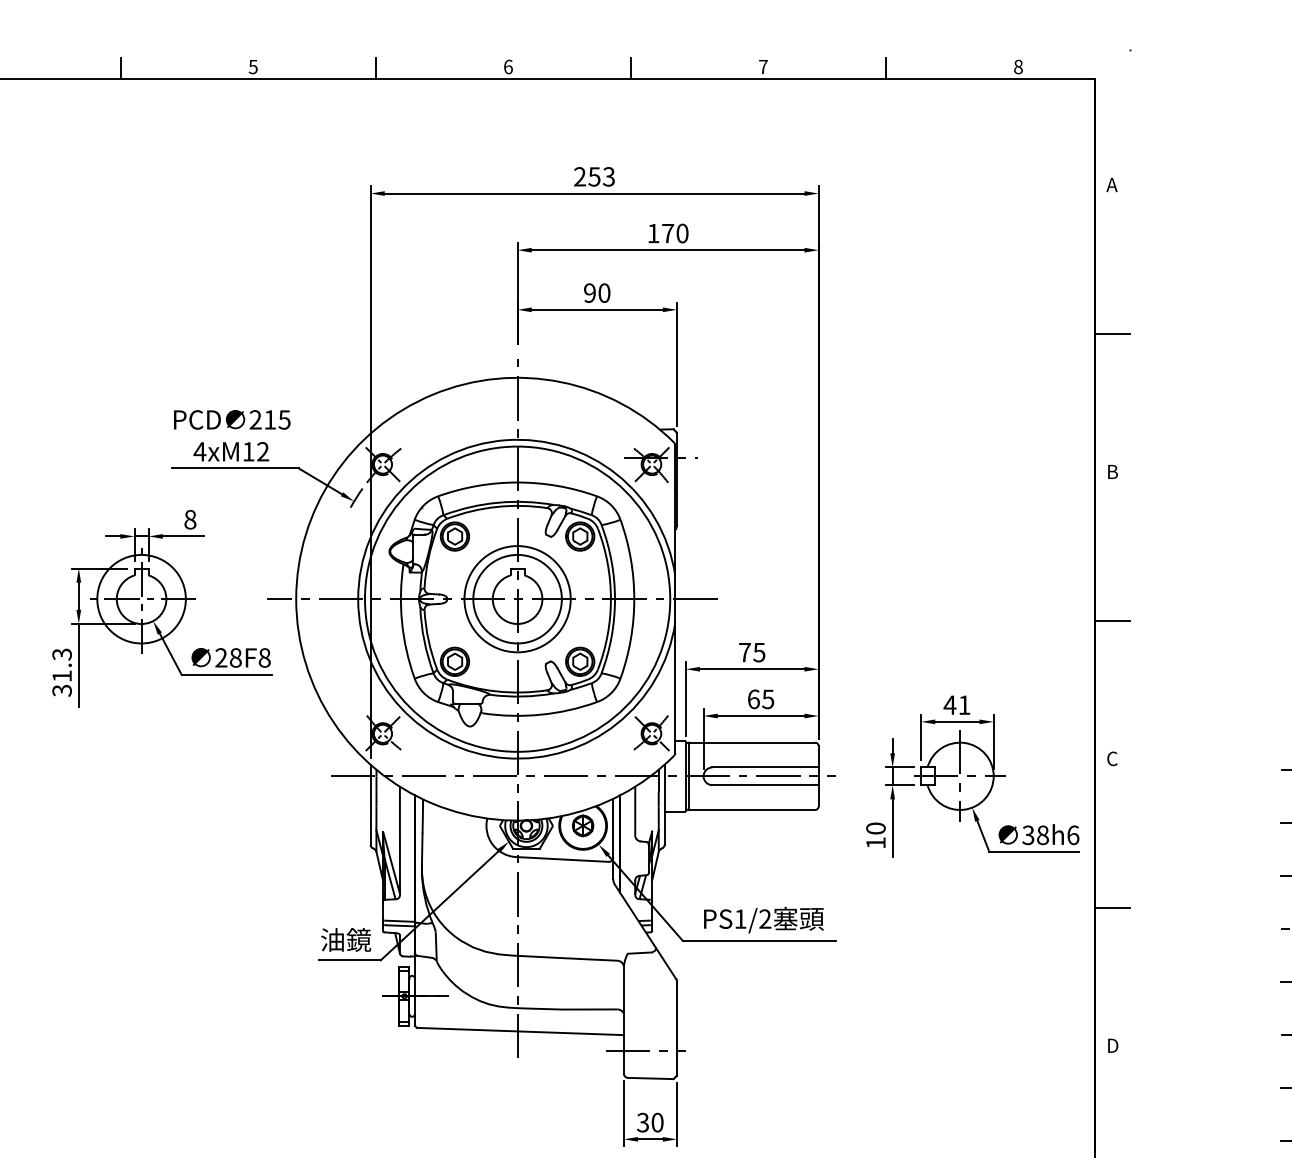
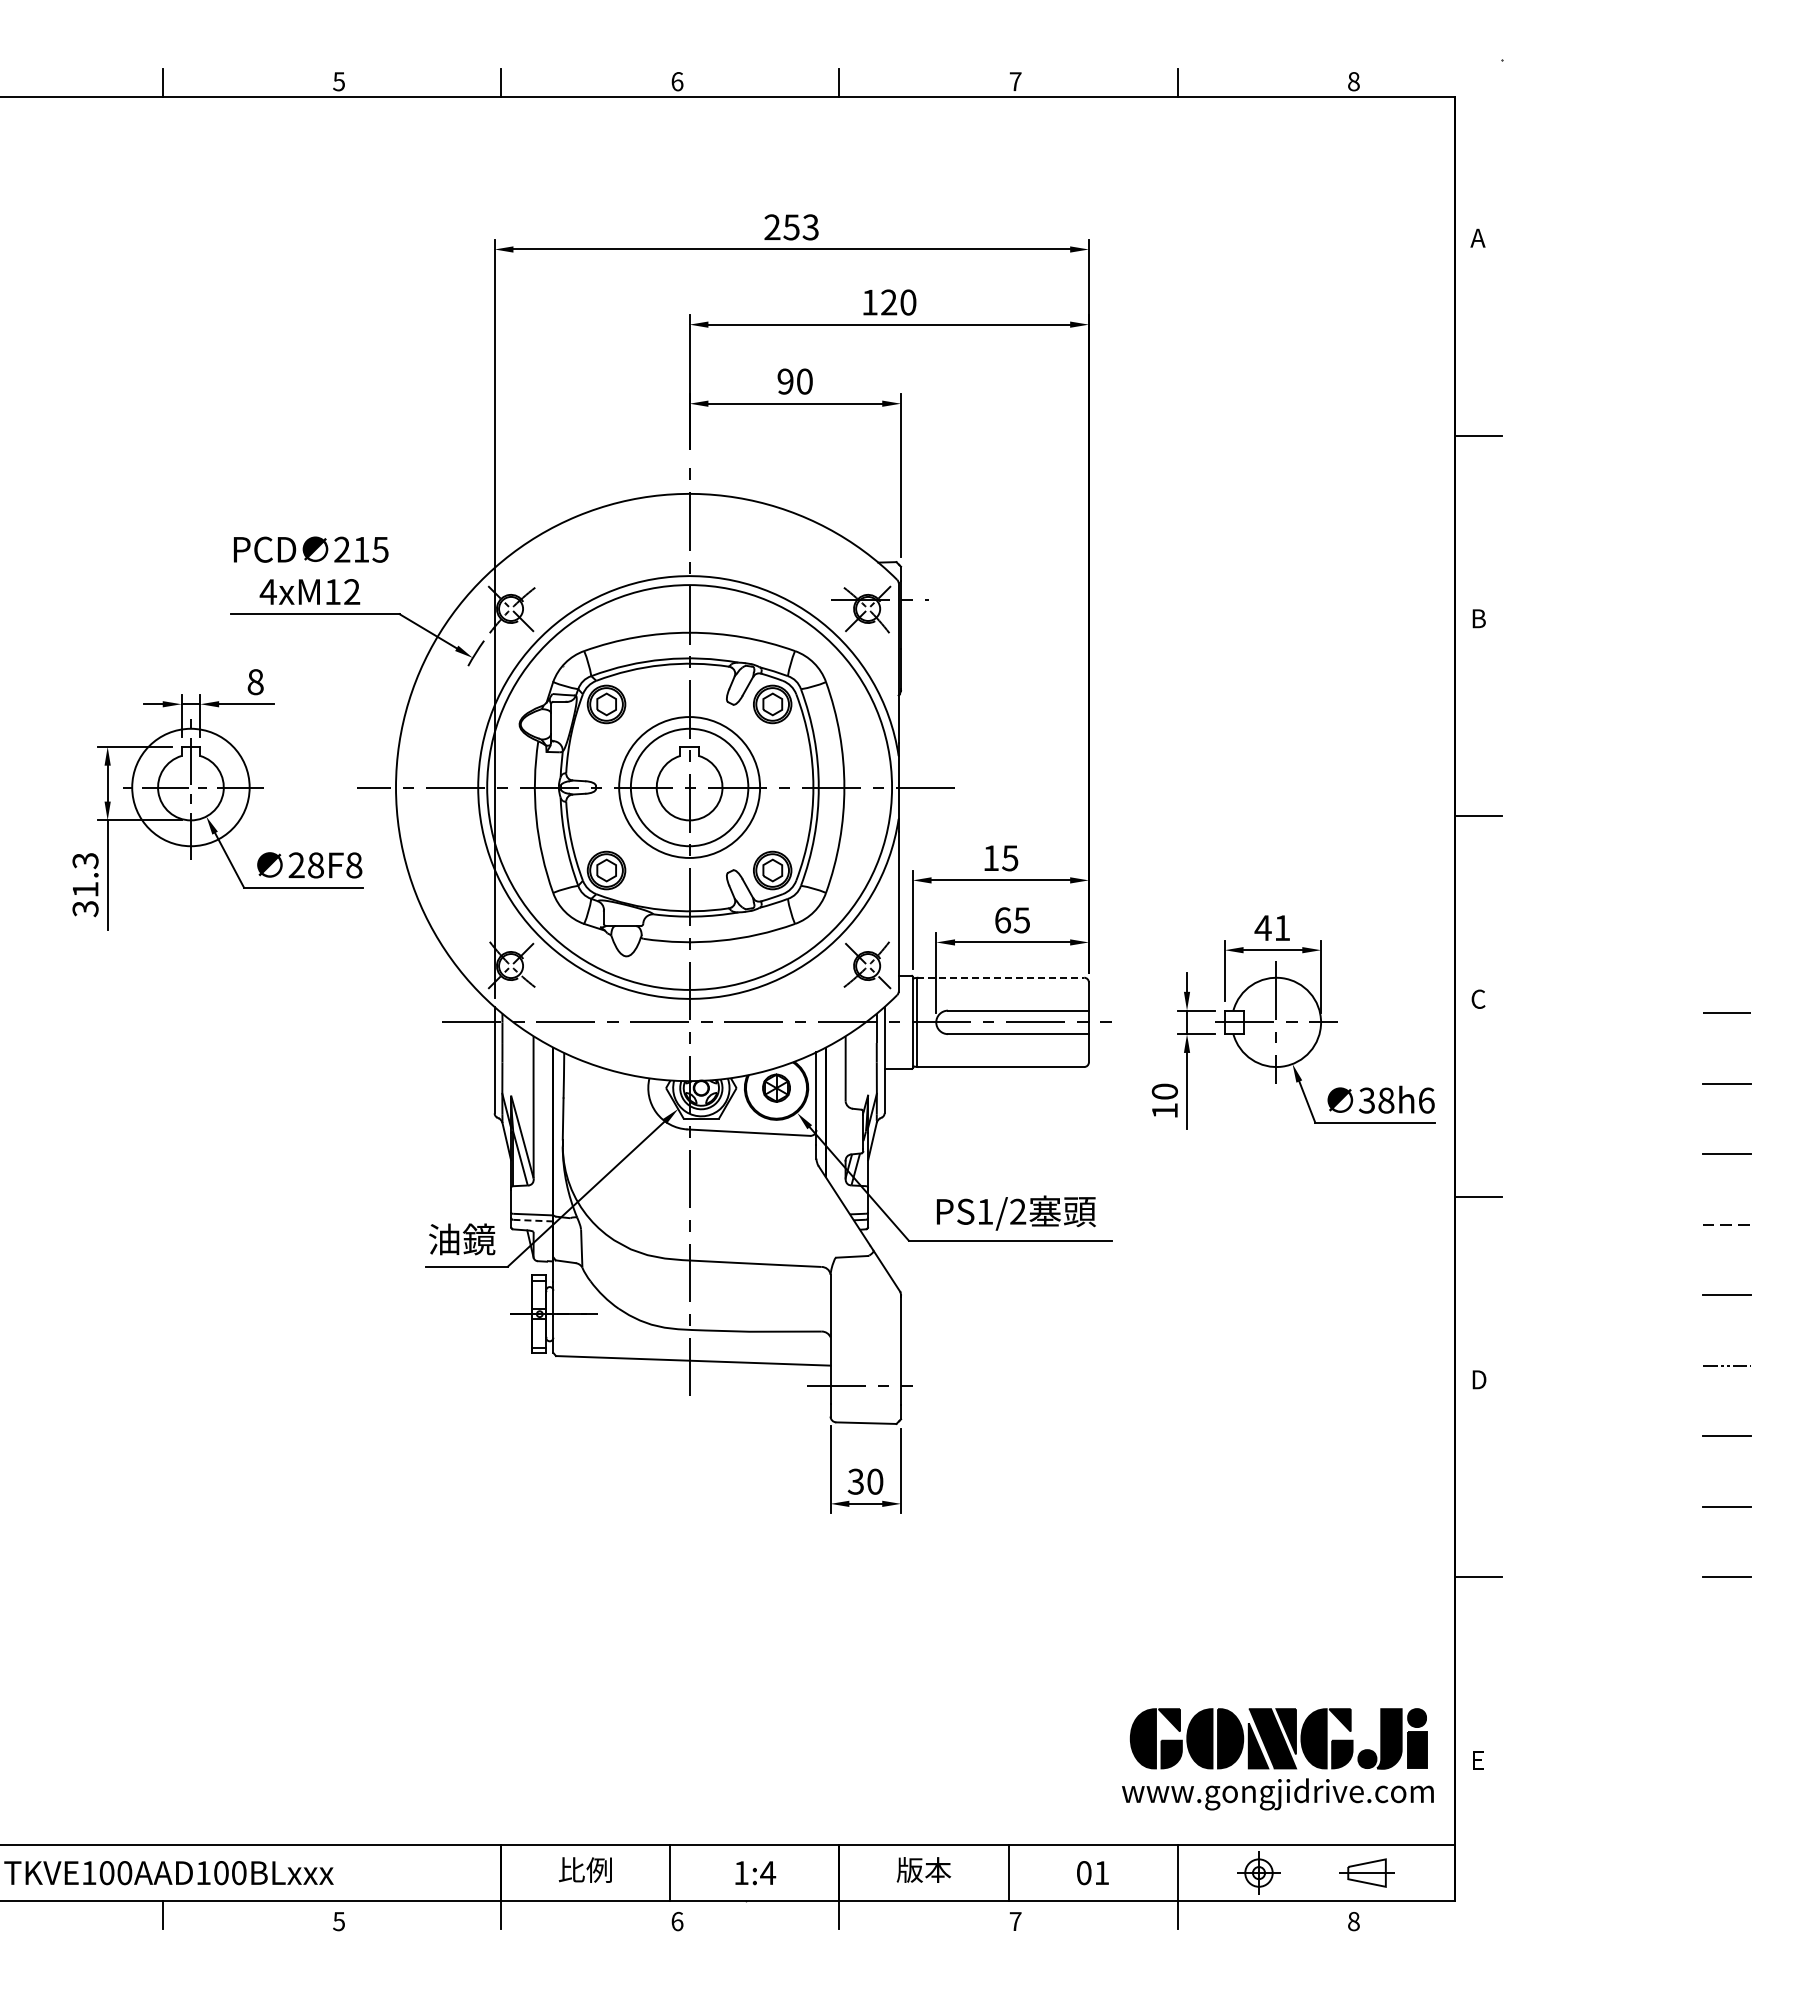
text: (668, 233) -> (889, 302), 170 -> 120
text: (745, 651) -> (991, 857), 75 -> 15
line: (752, 742) -> (1001, 977), solid -> dashed
line: (399, 925) -> (532, 1220), solid -> dashed

